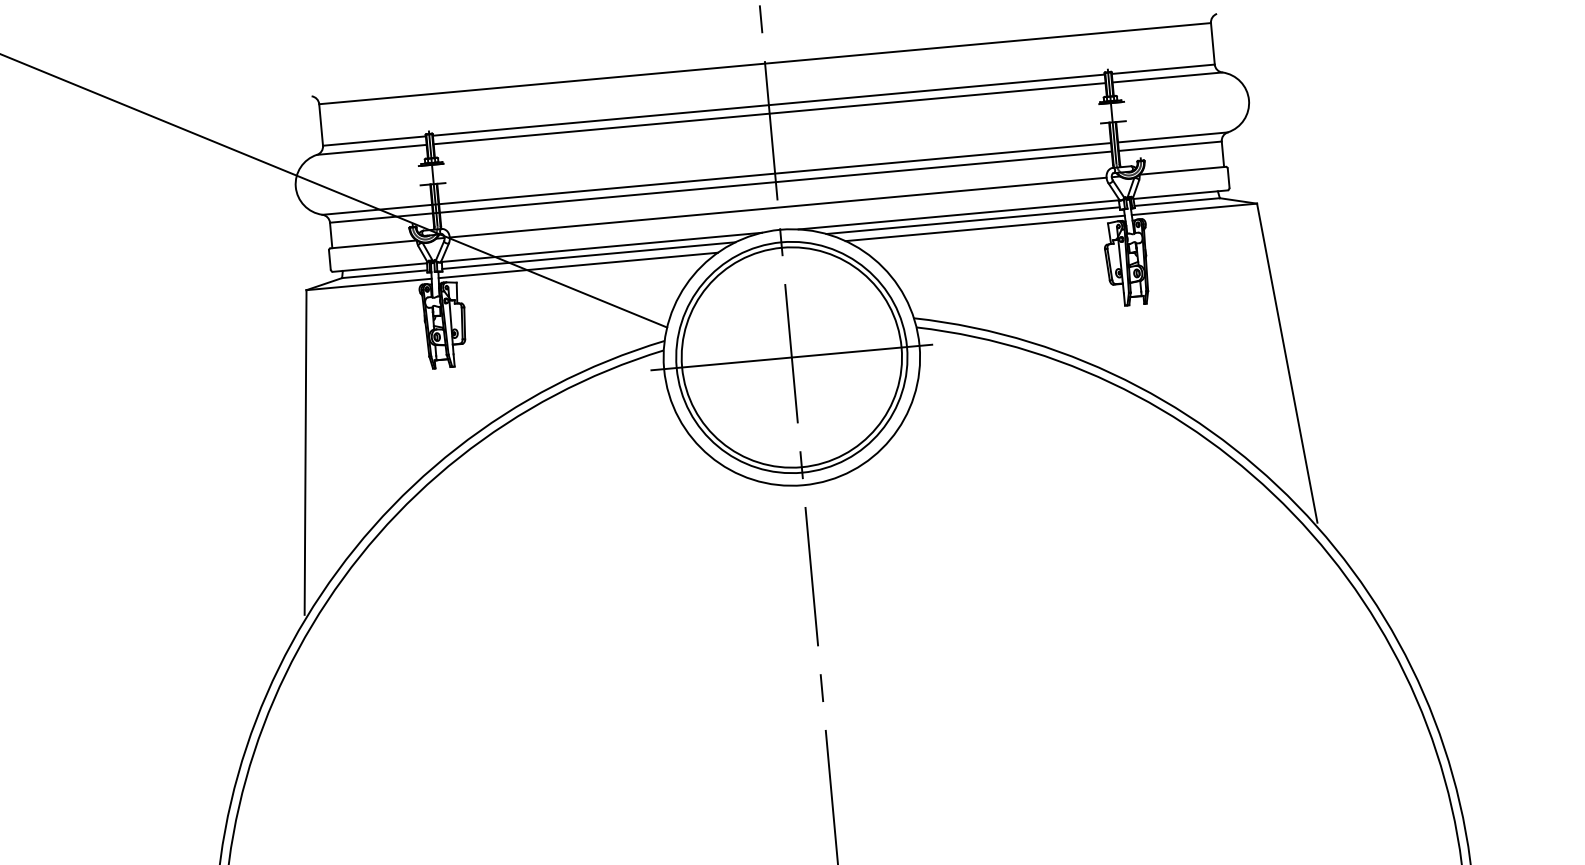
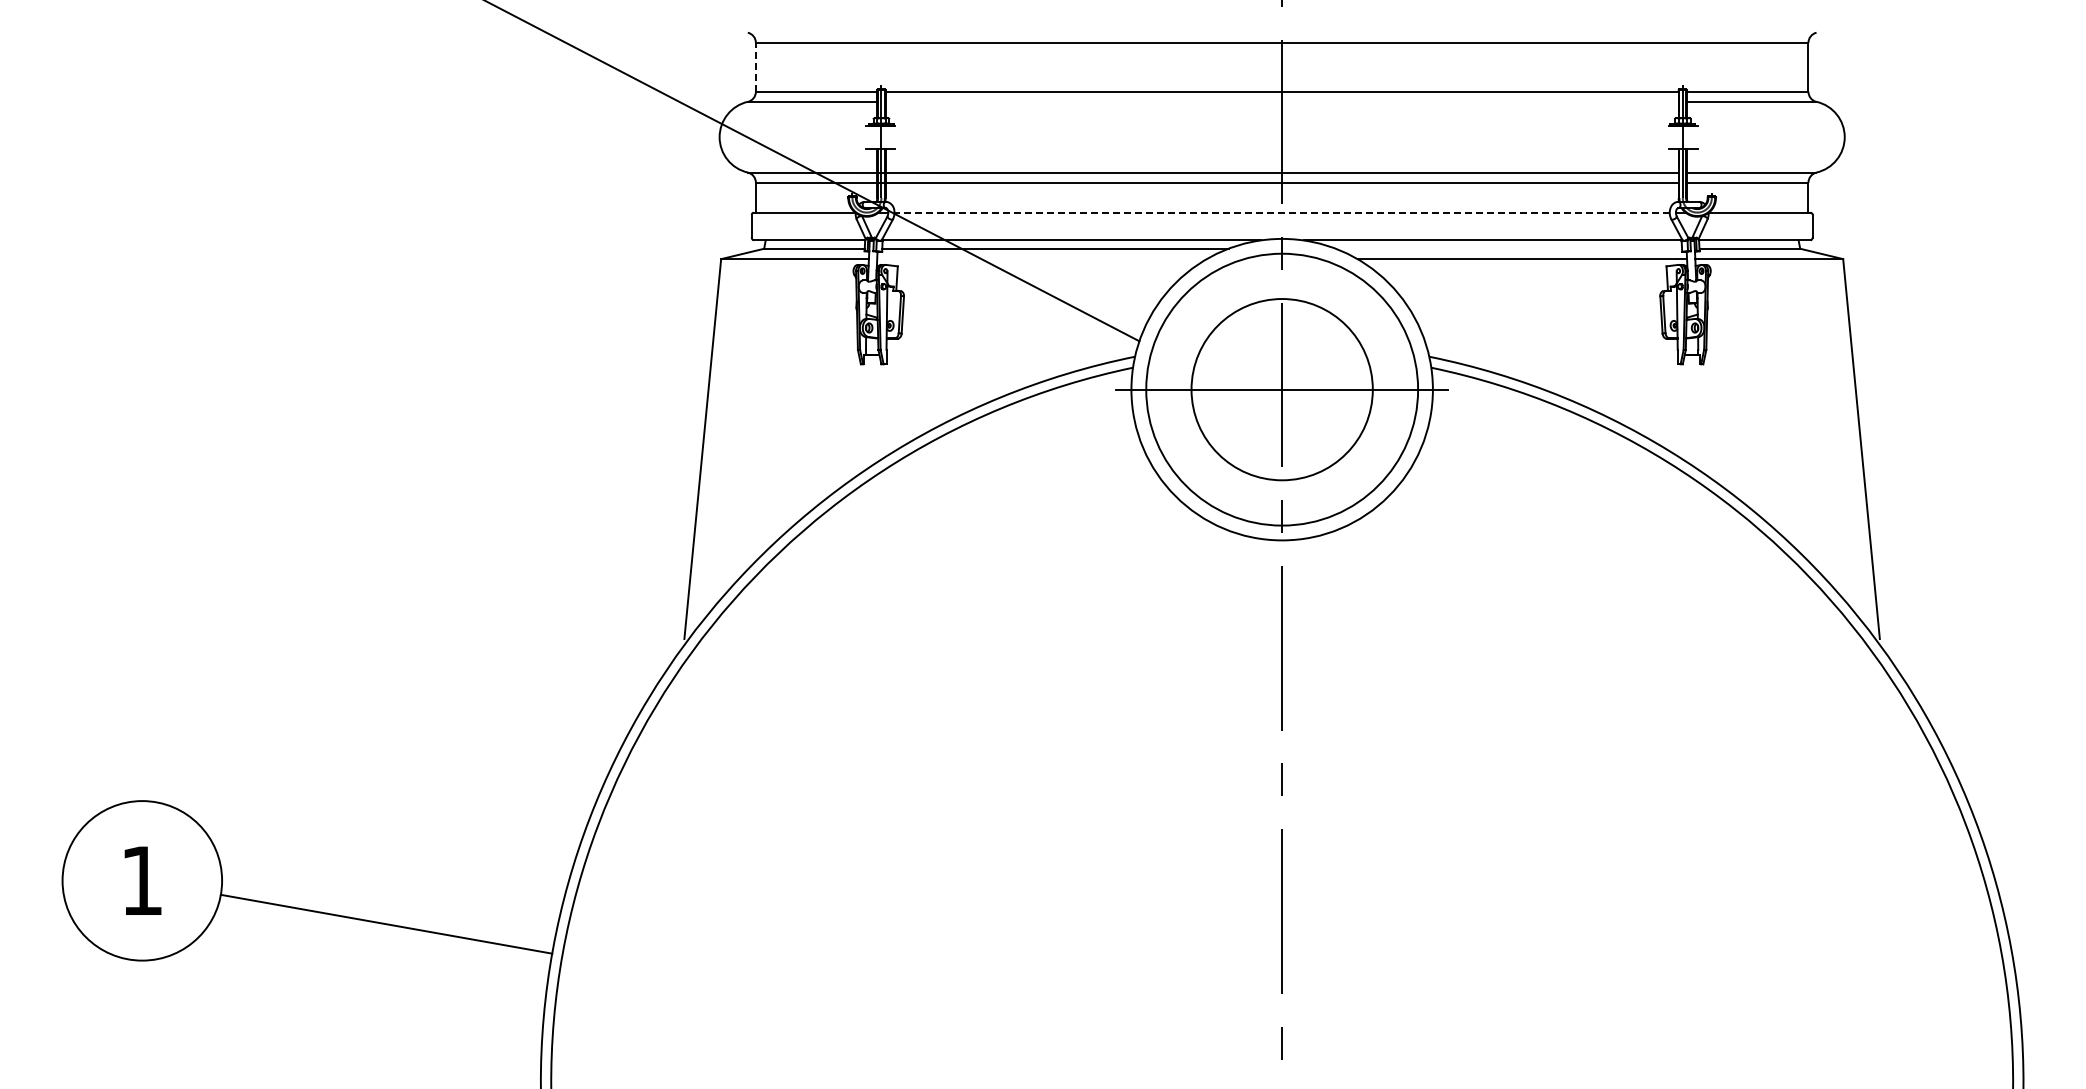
line: (769, 113) -> (1281, 101), removed
line: (320, 125) -> (755, 67), solid -> dashed
line: (778, 207) -> (1282, 212), solid -> dashed
line: (972, 220) -> (1508, 248), removed
line: (577, 265) -> (1041, 259), removed
circle: (791, 357) -> (1281, 389), size x0.7

